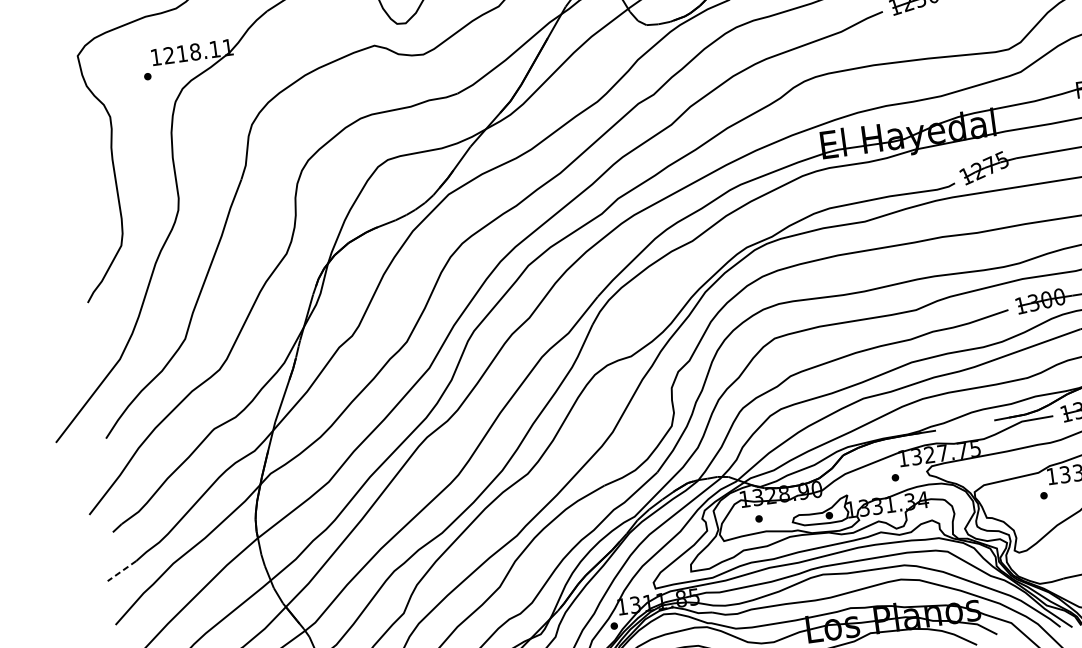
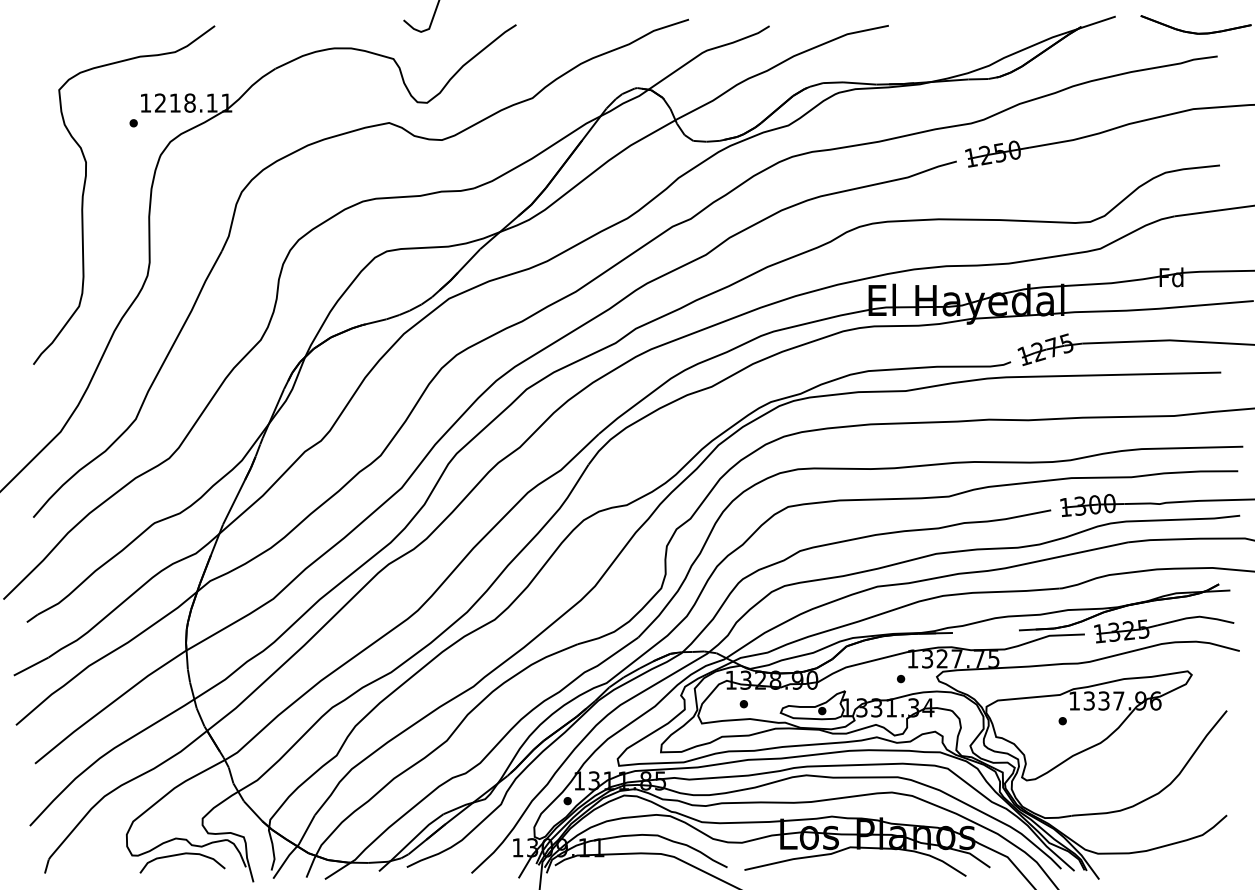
line: (122, 570) -> (31, 666), dashed -> solid

